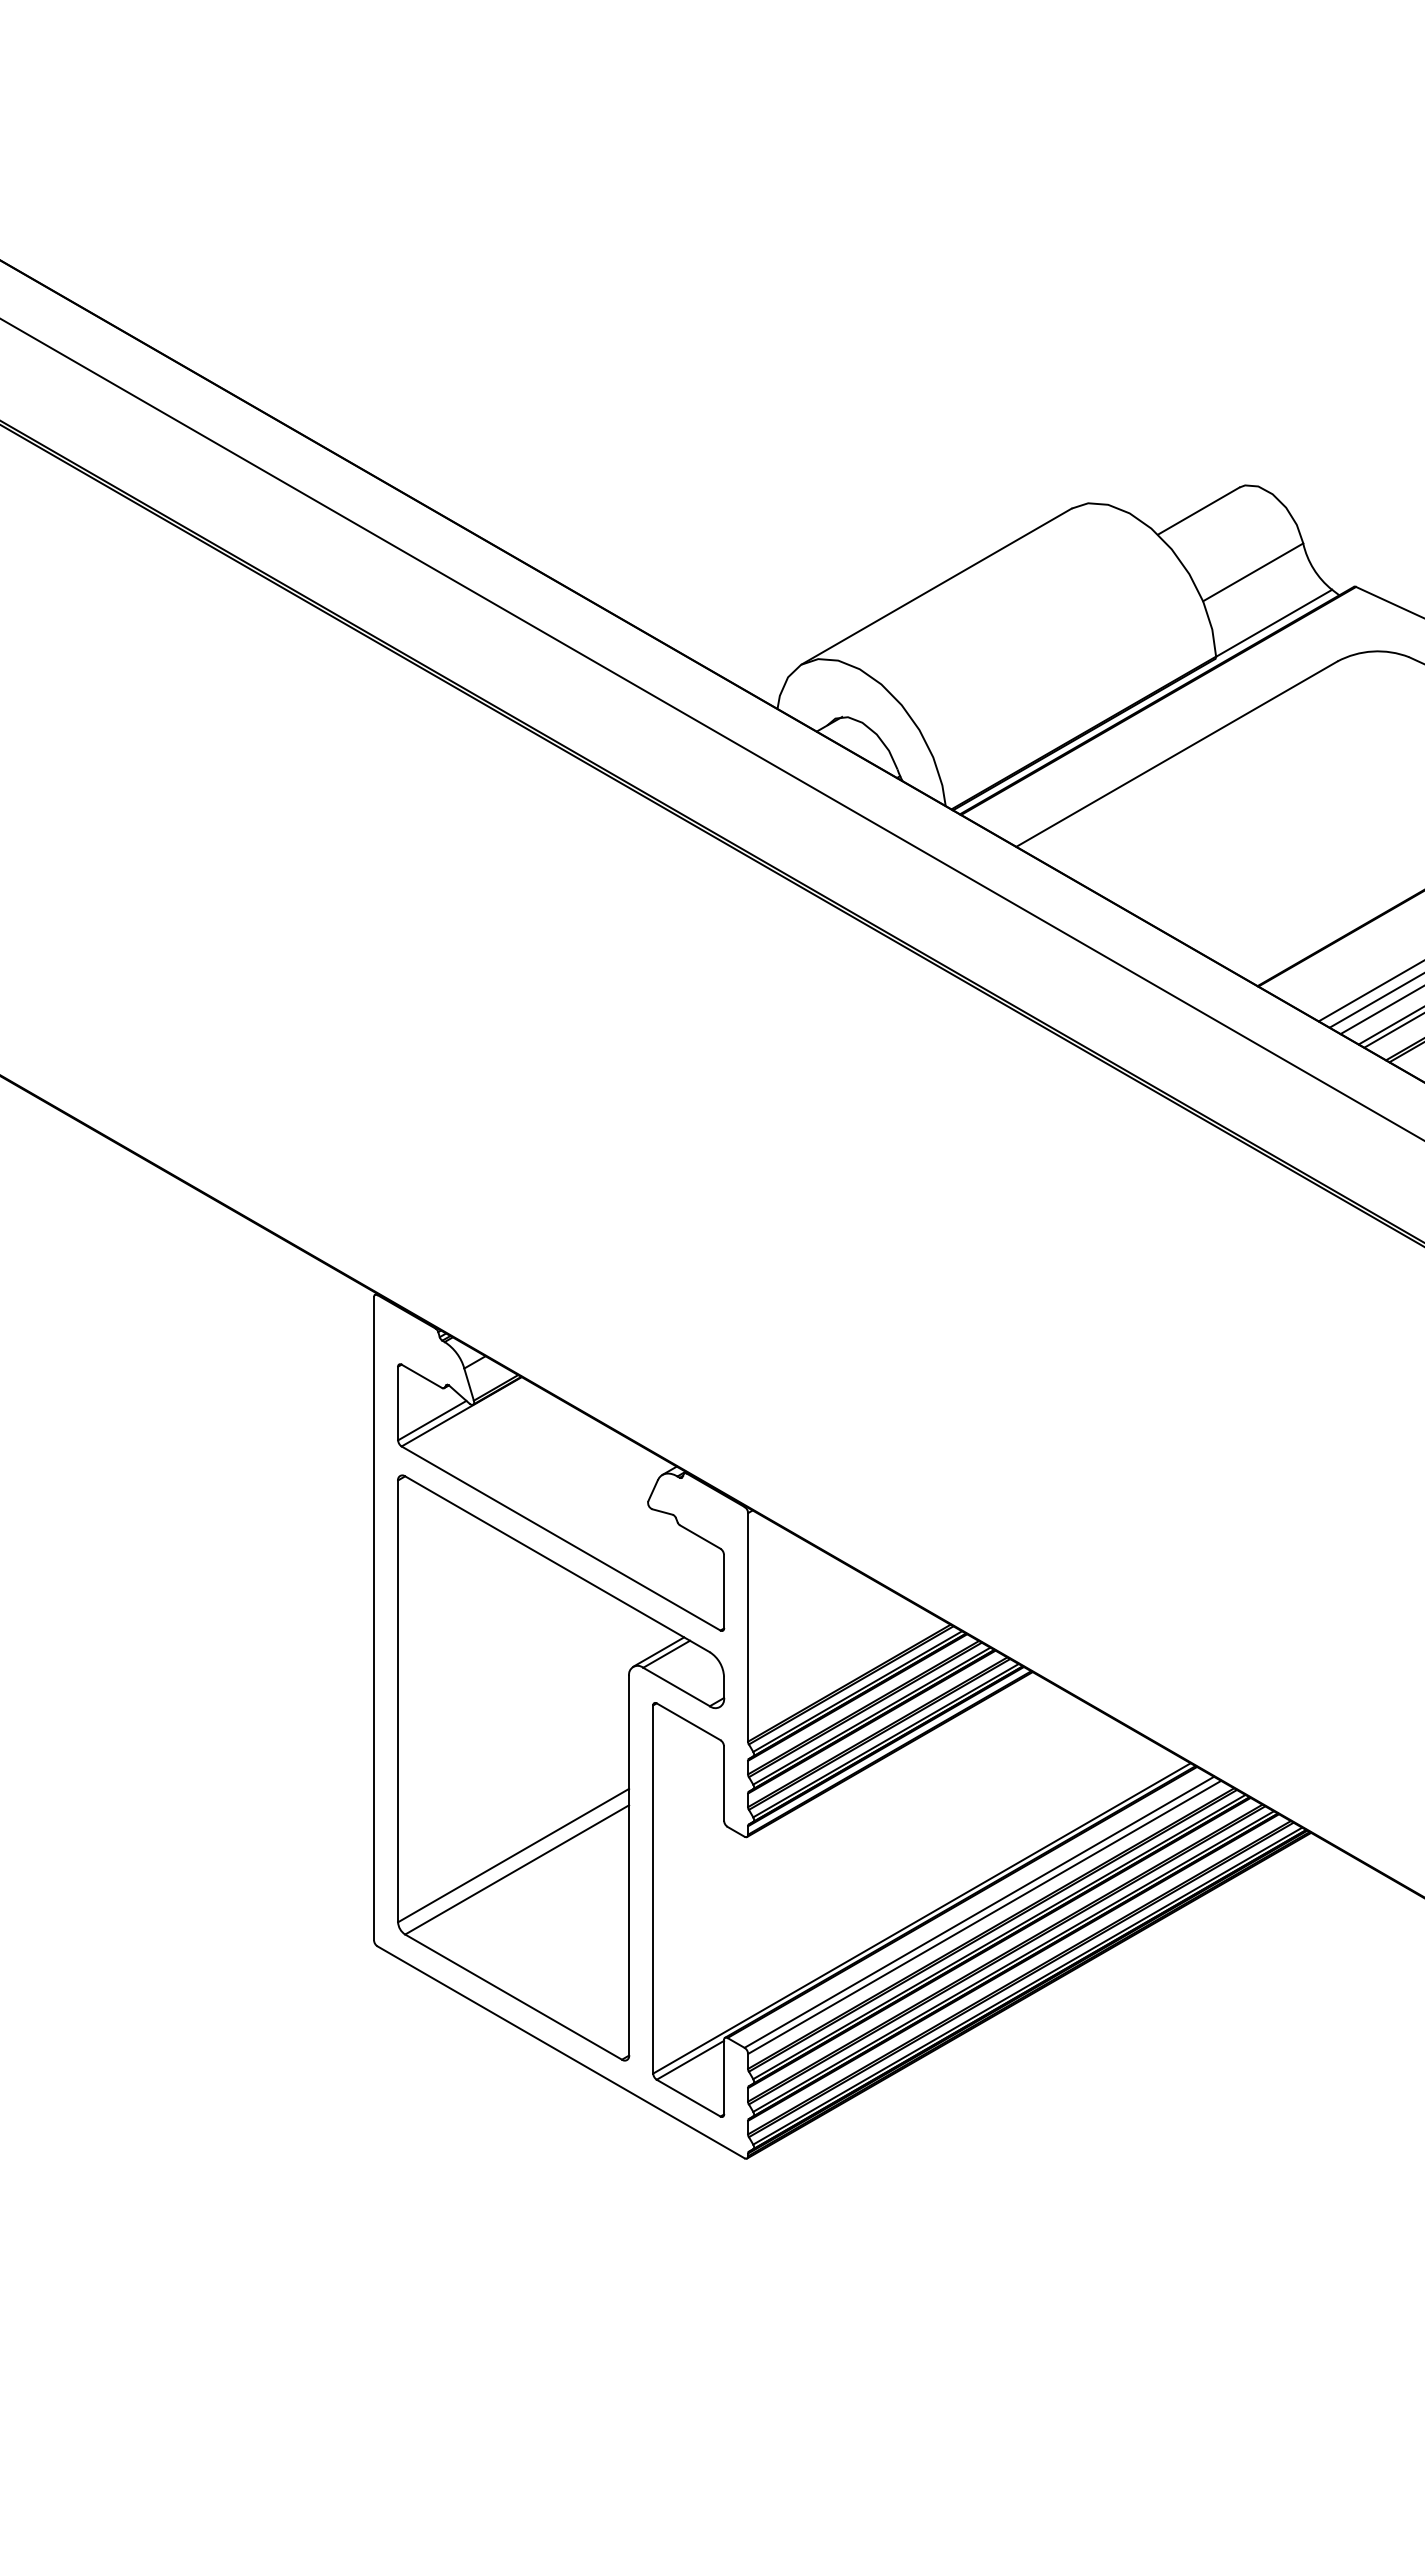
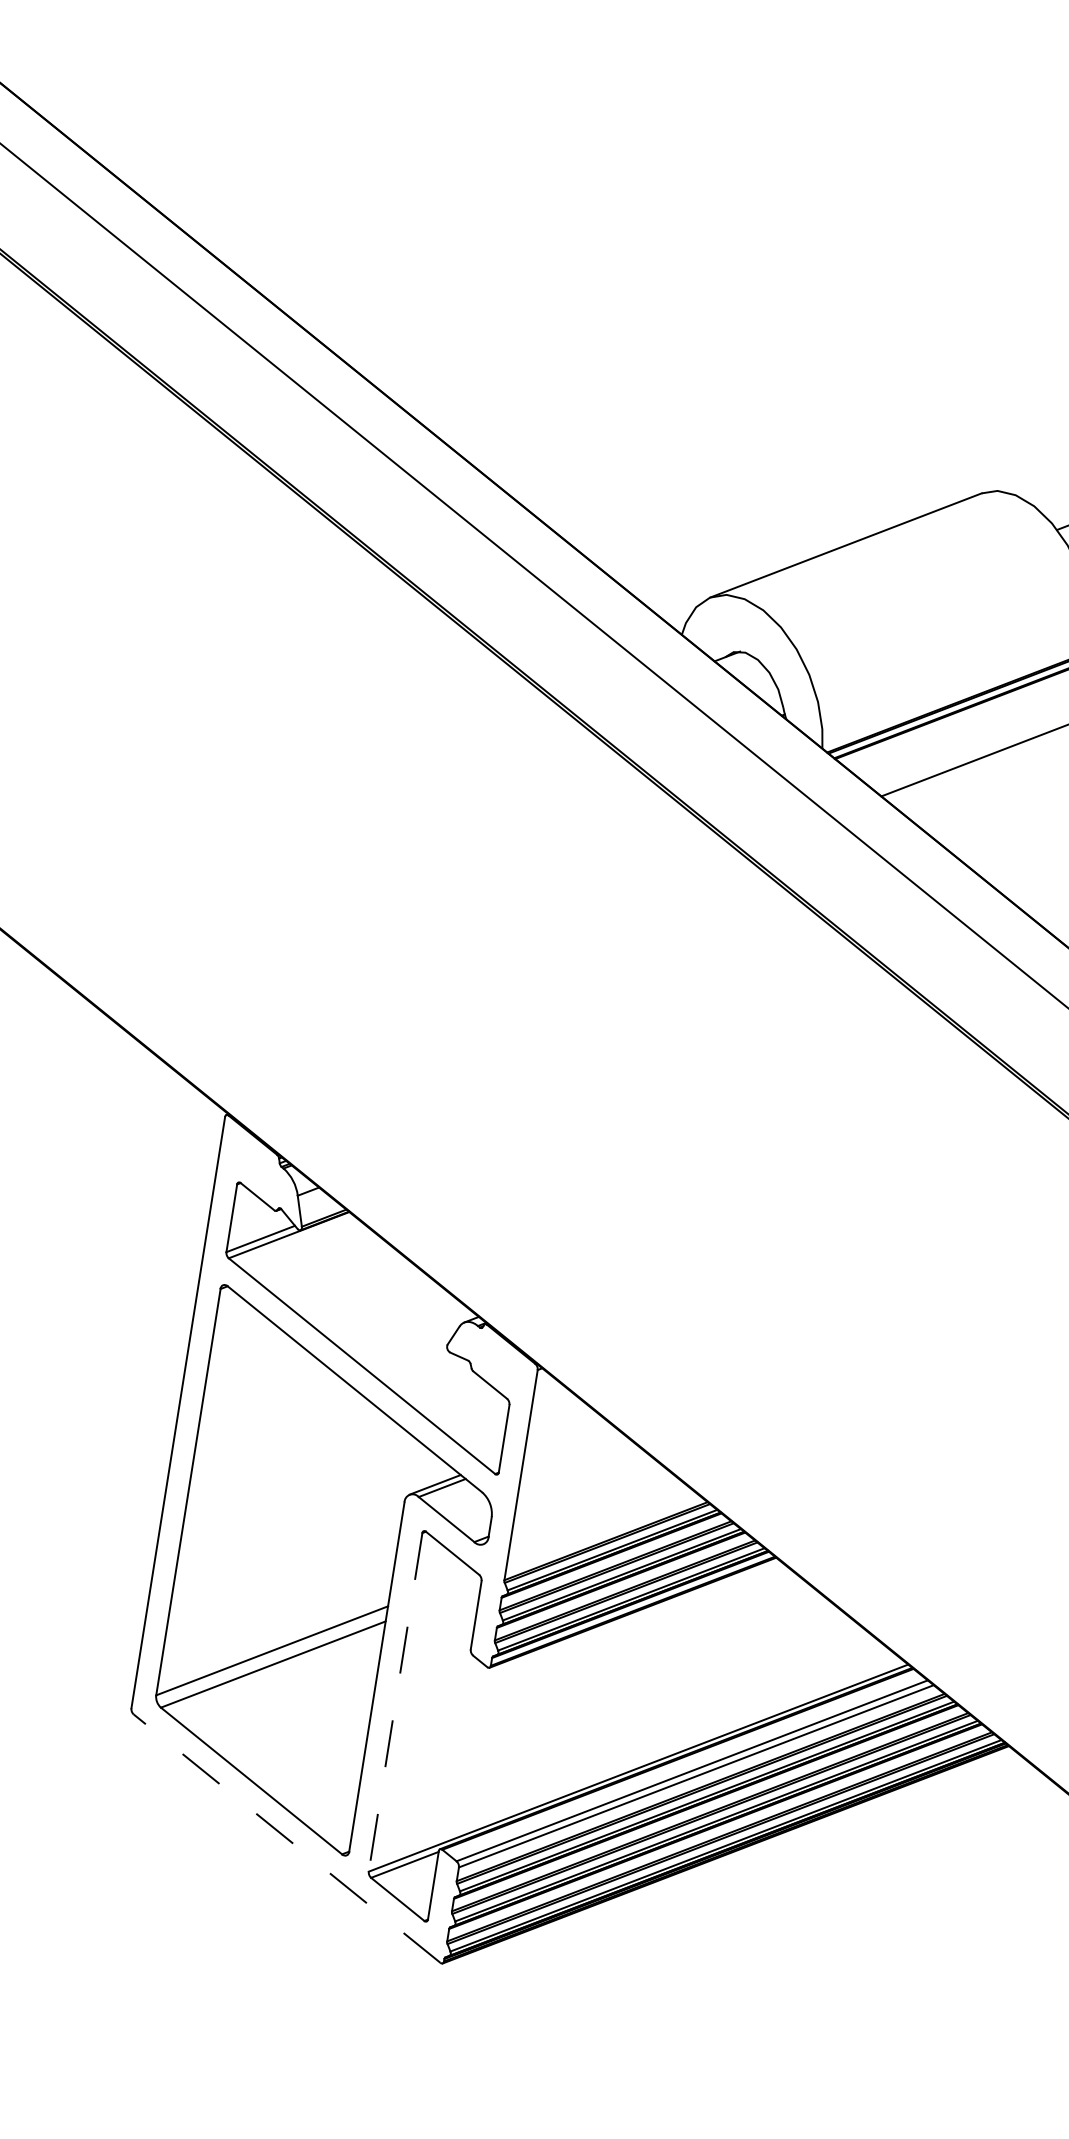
line: (653, 1890) -> (395, 1703), solid -> dashed
line: (561, 2052) -> (287, 1838), solid -> dashed

